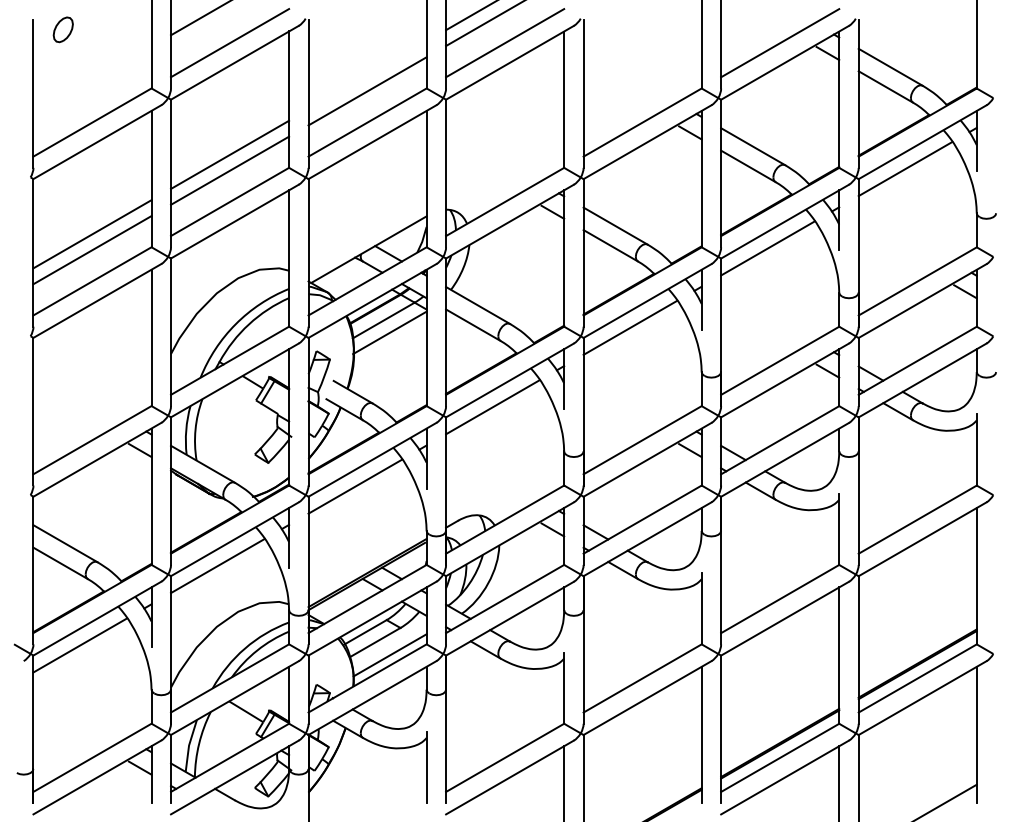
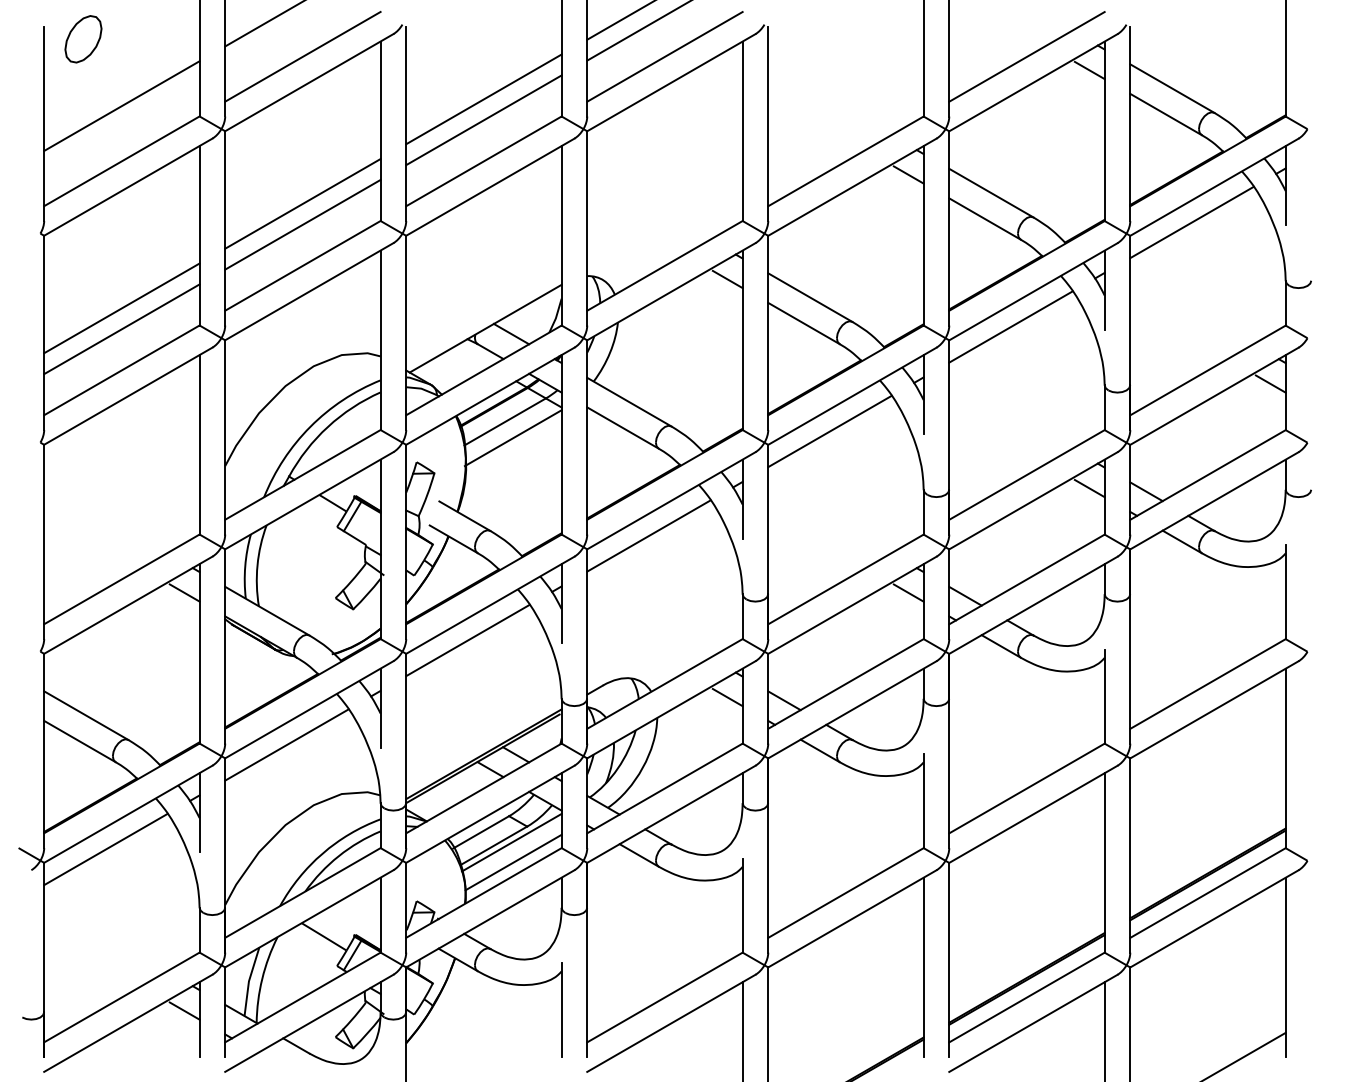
part: (63, 29) -> (83, 39), size x1.43
line: (367, 75) -> (483, 99), added
line: (92, 80) -> (121, 105), added
line: (388, 640) -> (511, 842), added

